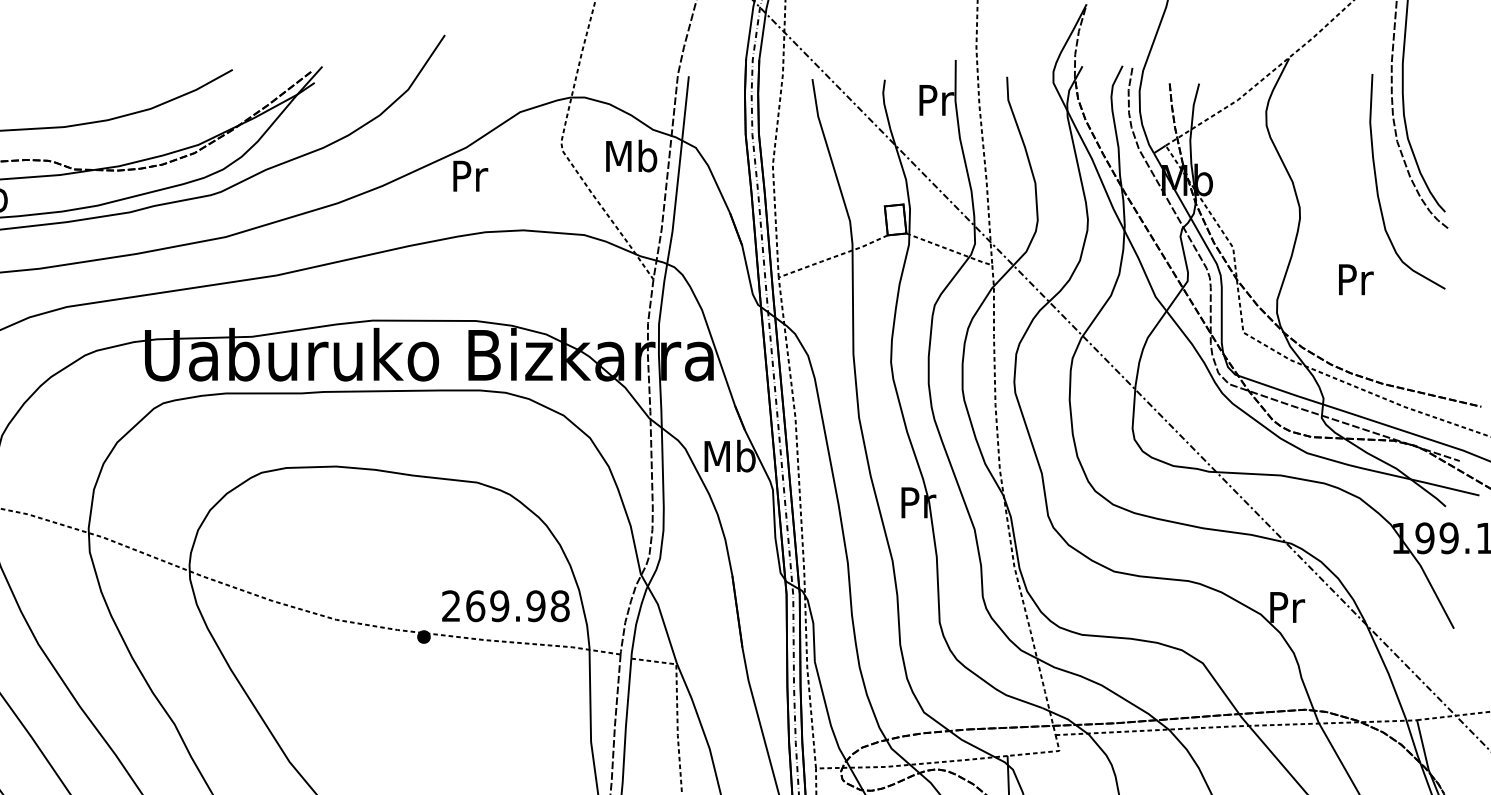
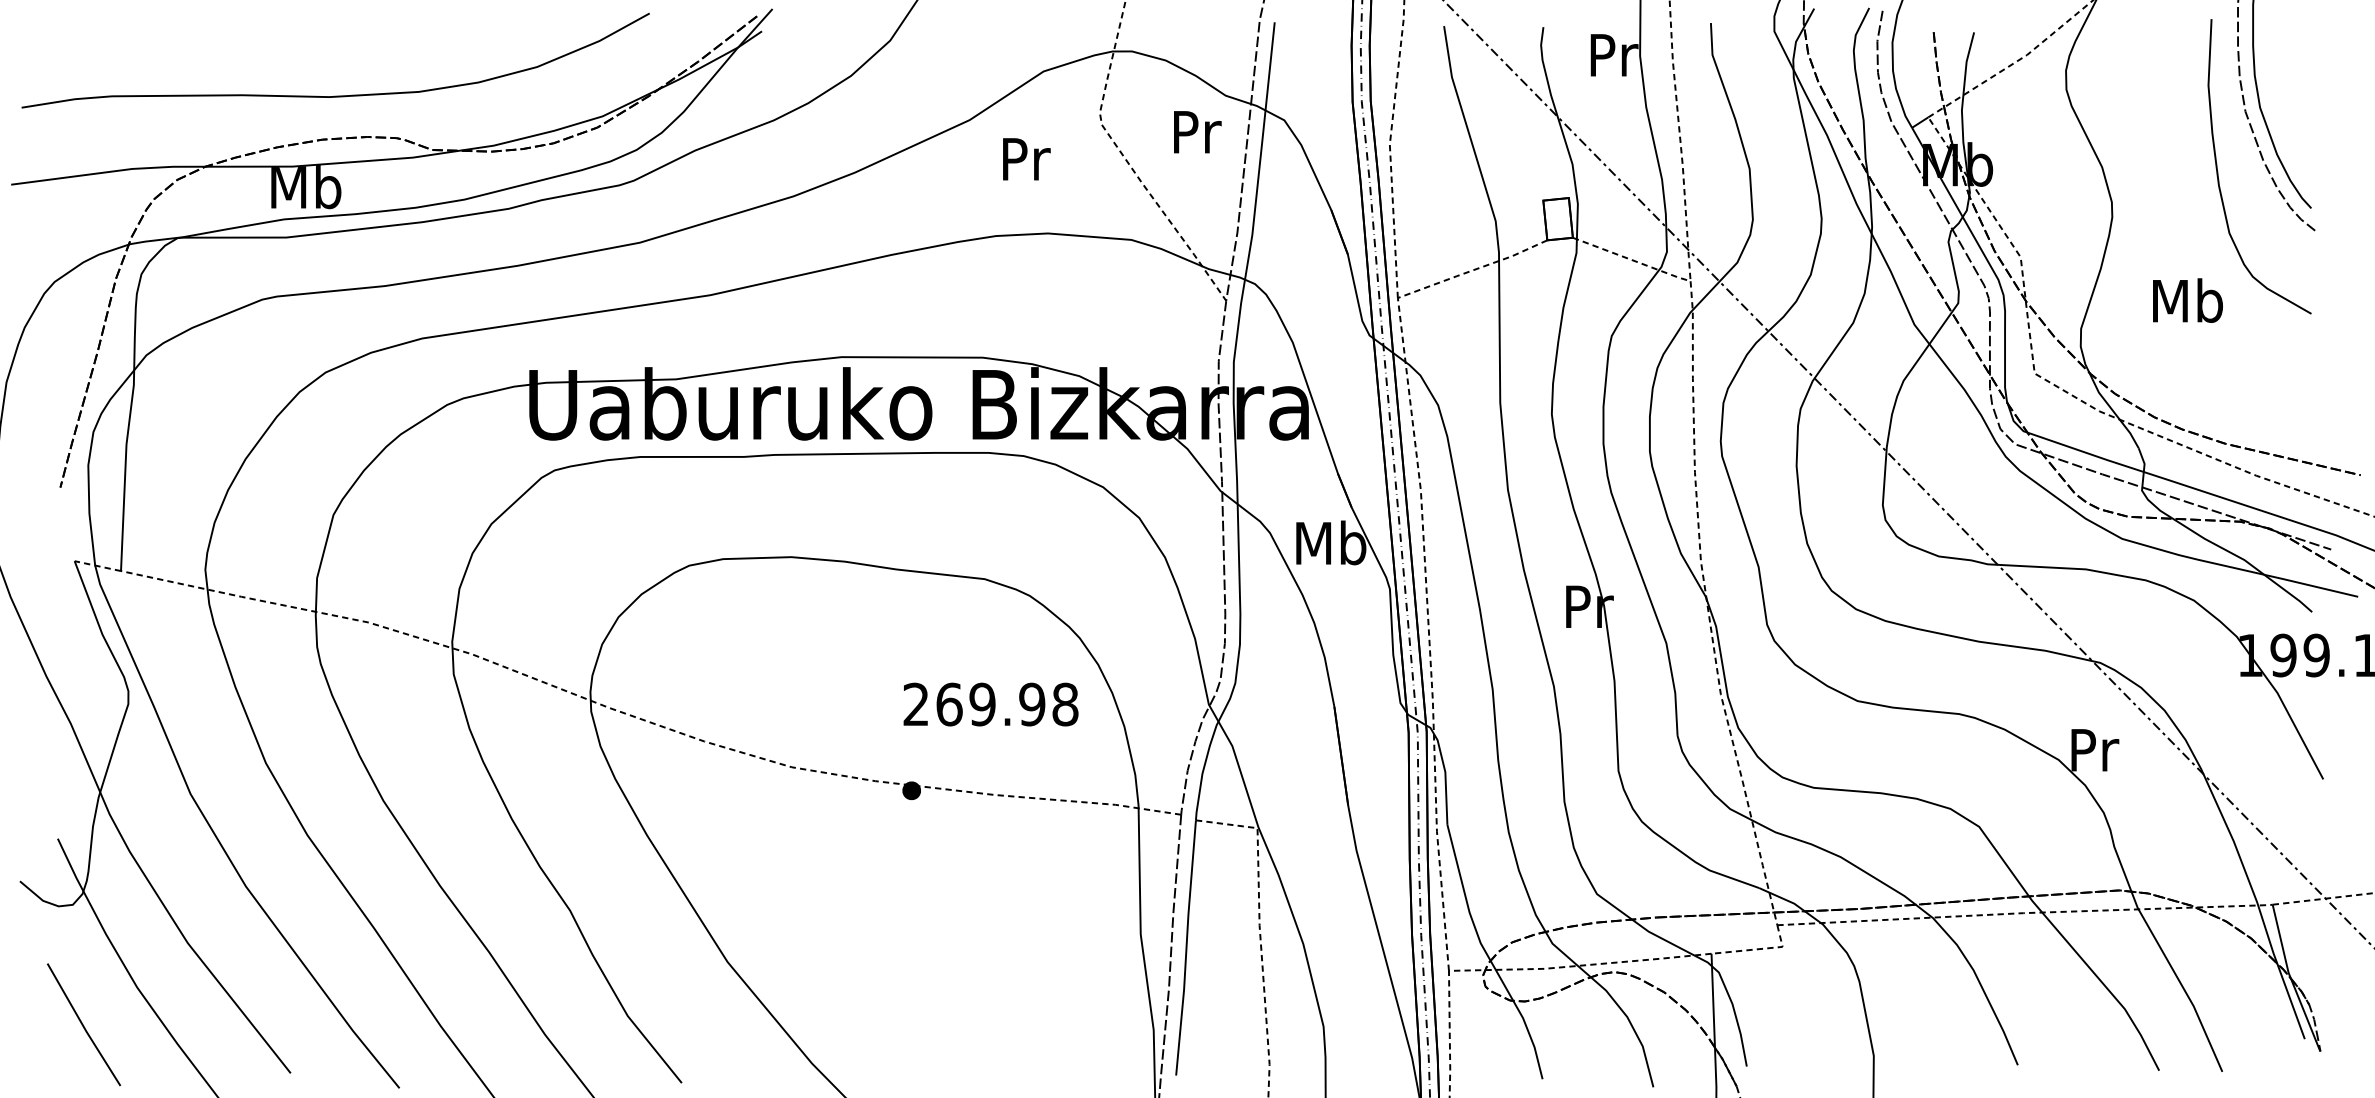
text: (631, 155) -> (1196, 131), Mb -> Pr
text: (470, 176) -> (1026, 159), moved
text: (1355, 279) -> (2188, 300), Pr -> Mb
text: (505, 606) -> (990, 704), moved

